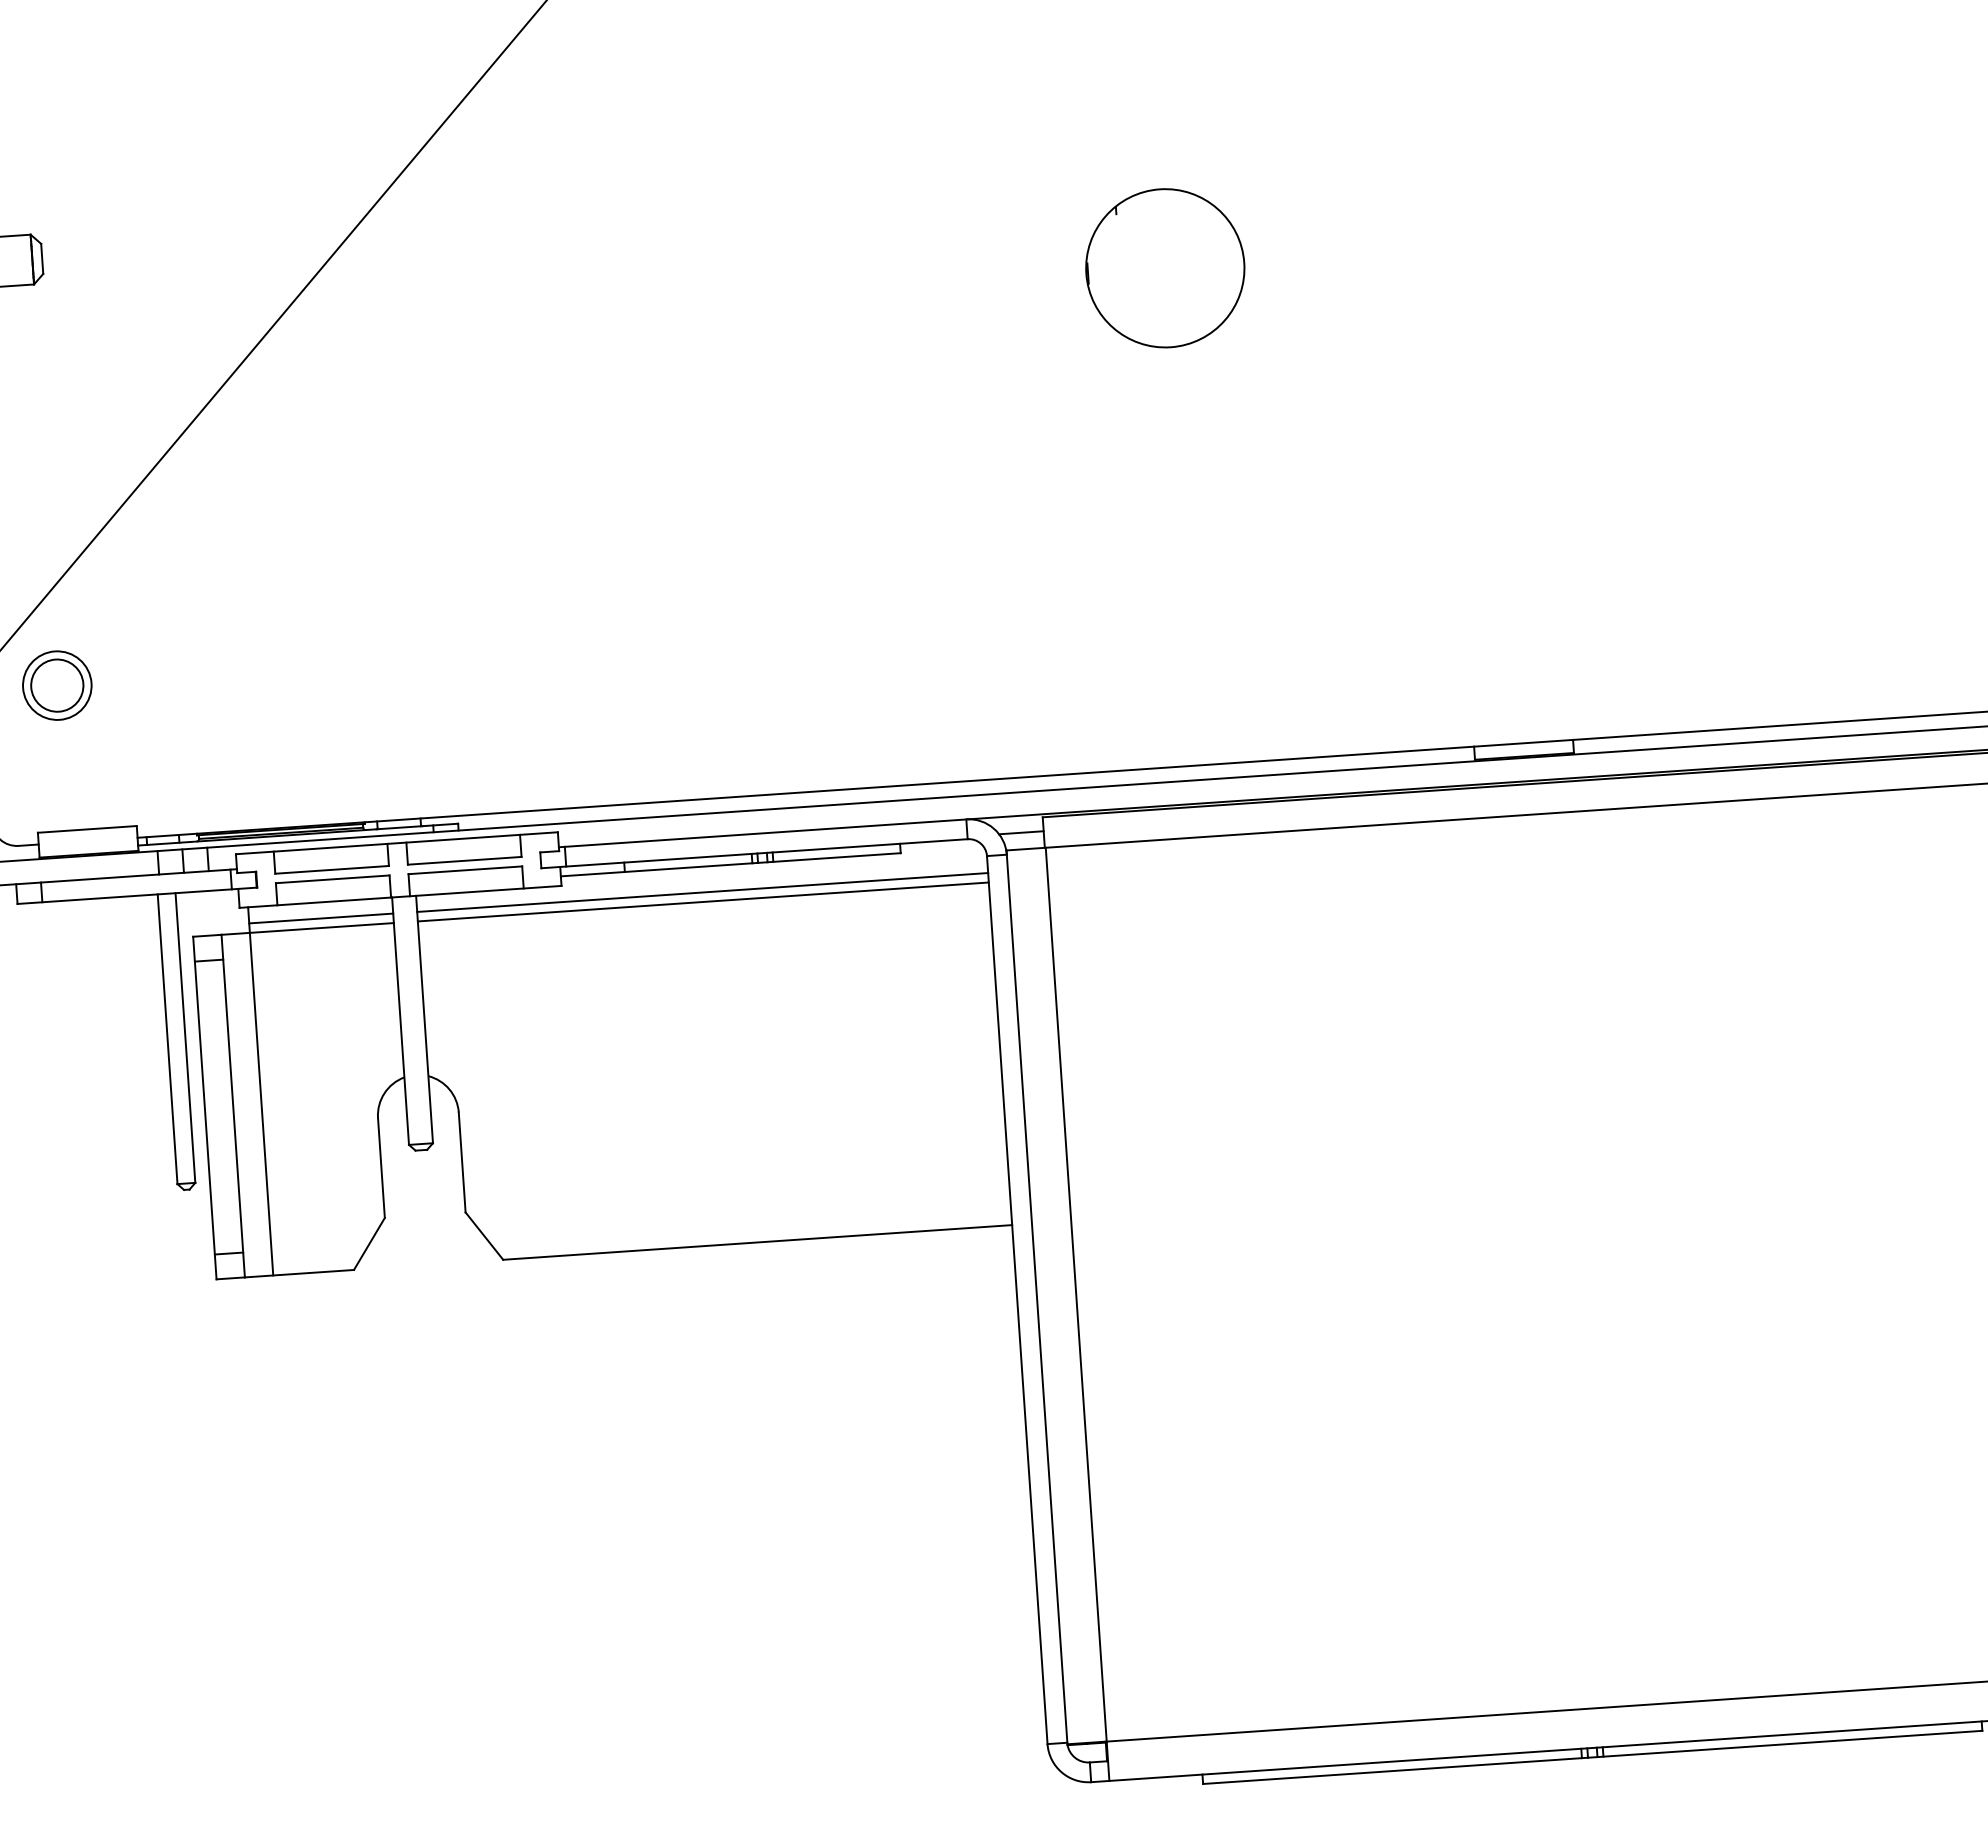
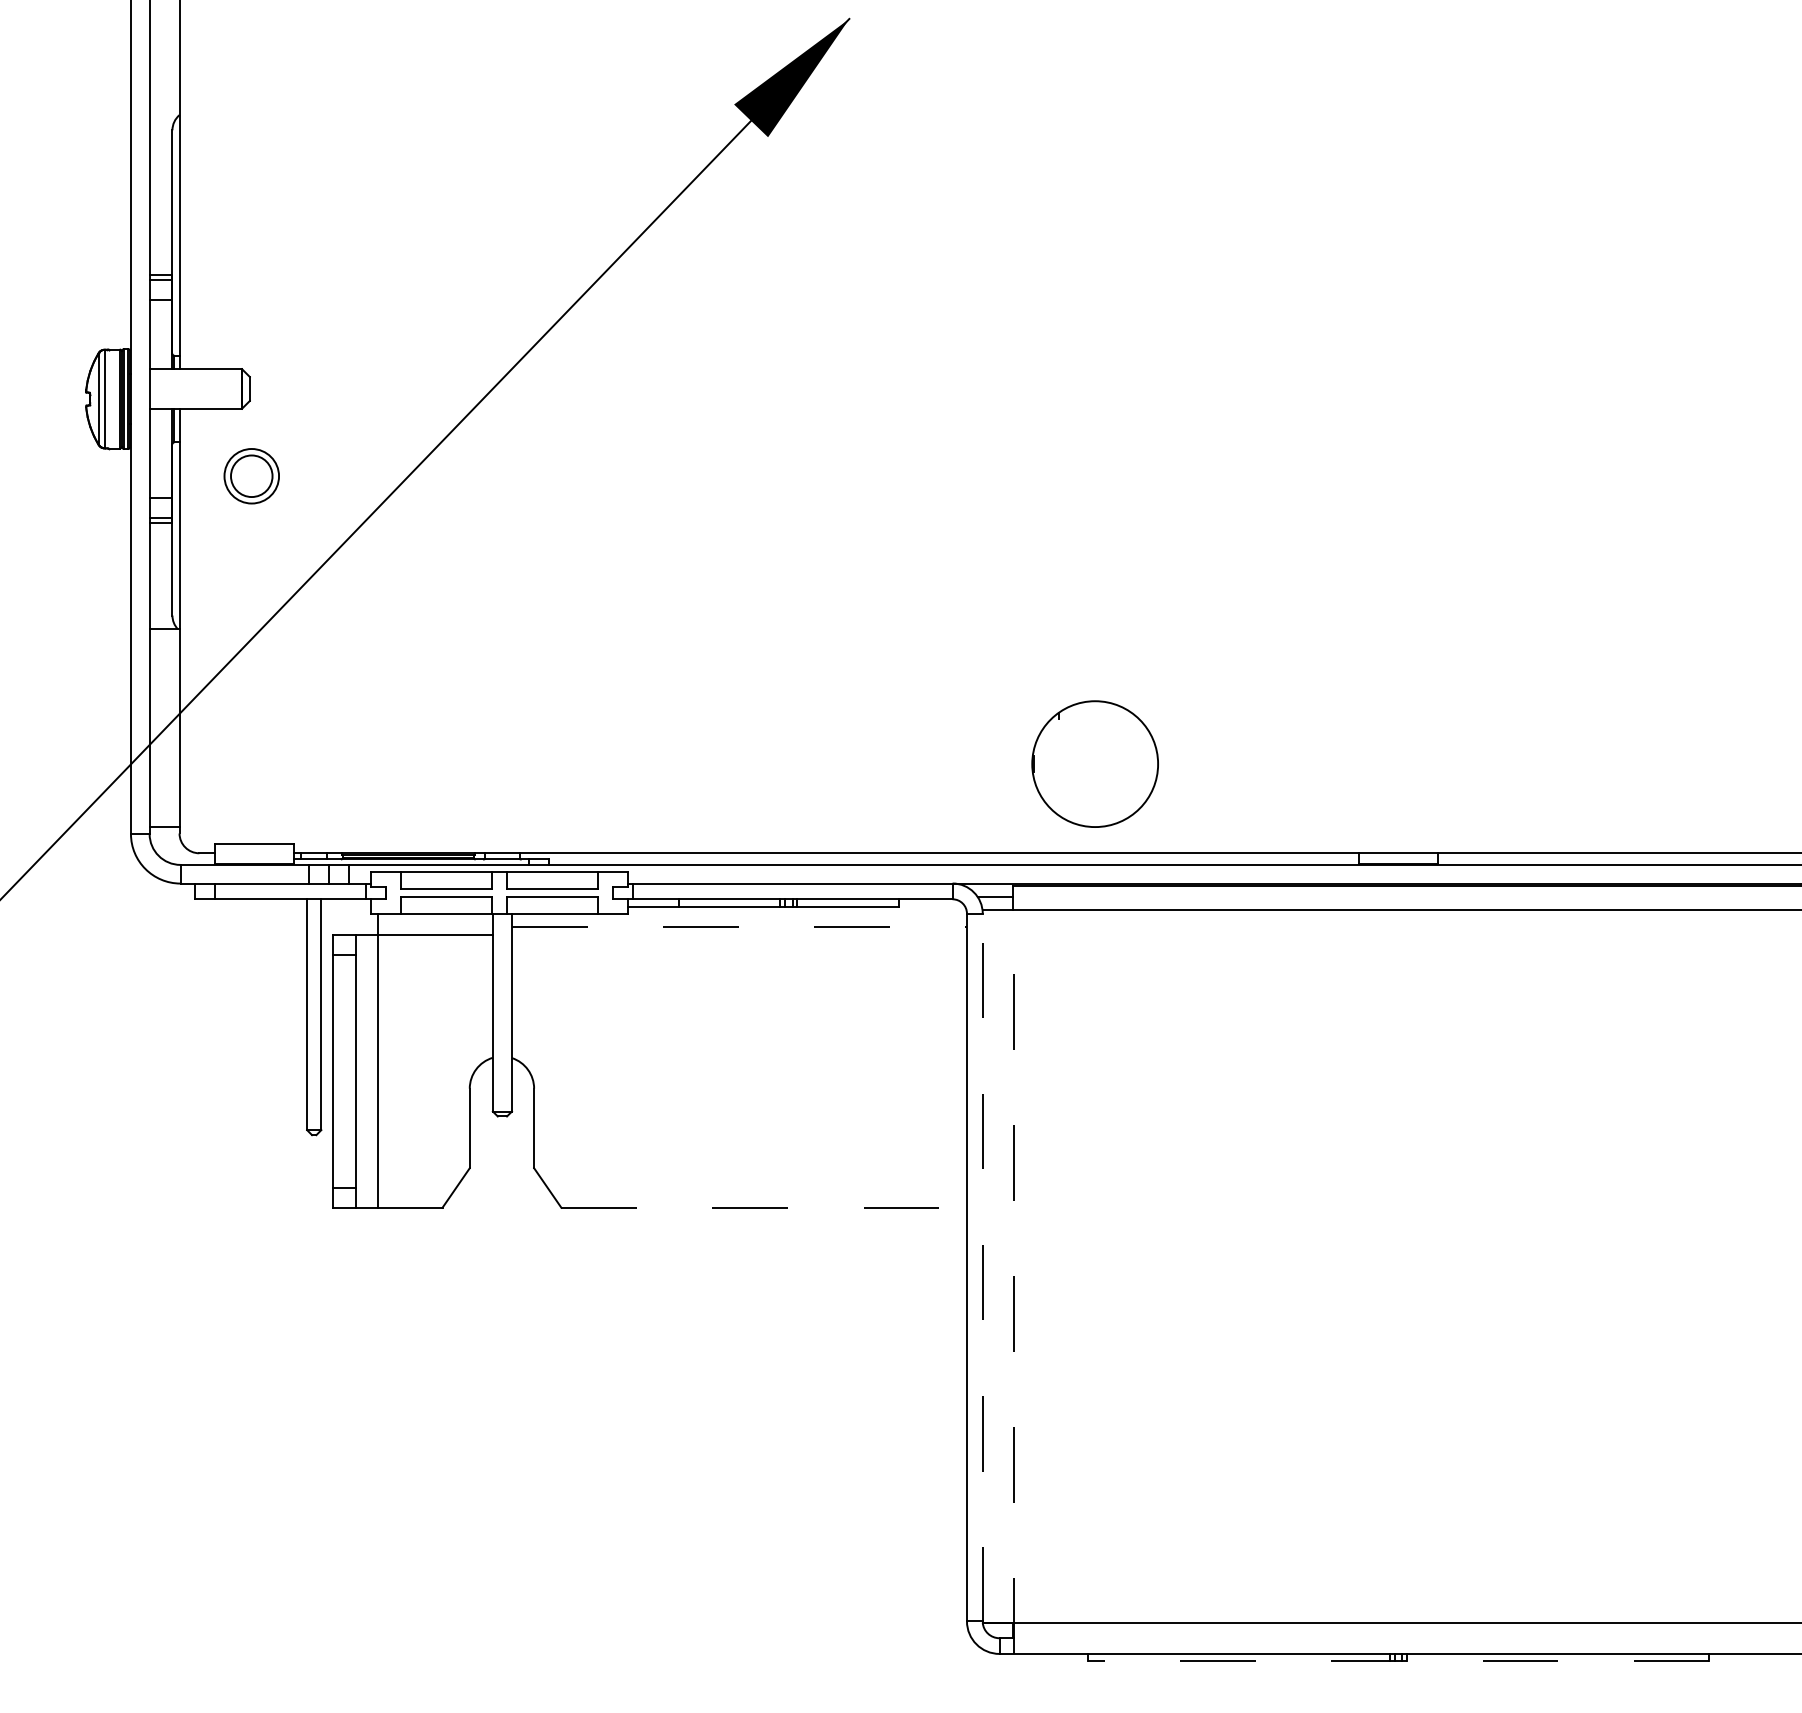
part: (1164, 267) -> (1094, 763), moved
part: (56, 685) -> (251, 476), moved
line: (703, 892) -> (740, 927), solid -> dashed
line: (703, 901) -> (739, 934), removed
line: (321, 918) -> (435, 927), removed
line: (758, 1242) -> (764, 1207), solid -> dashed
line: (1036, 1296) -> (982, 1265), solid -> dashed
line: (1078, 1314) -> (1014, 1282), solid -> dashed
line: (1592, 1757) -> (1398, 1661), solid -> dashed

